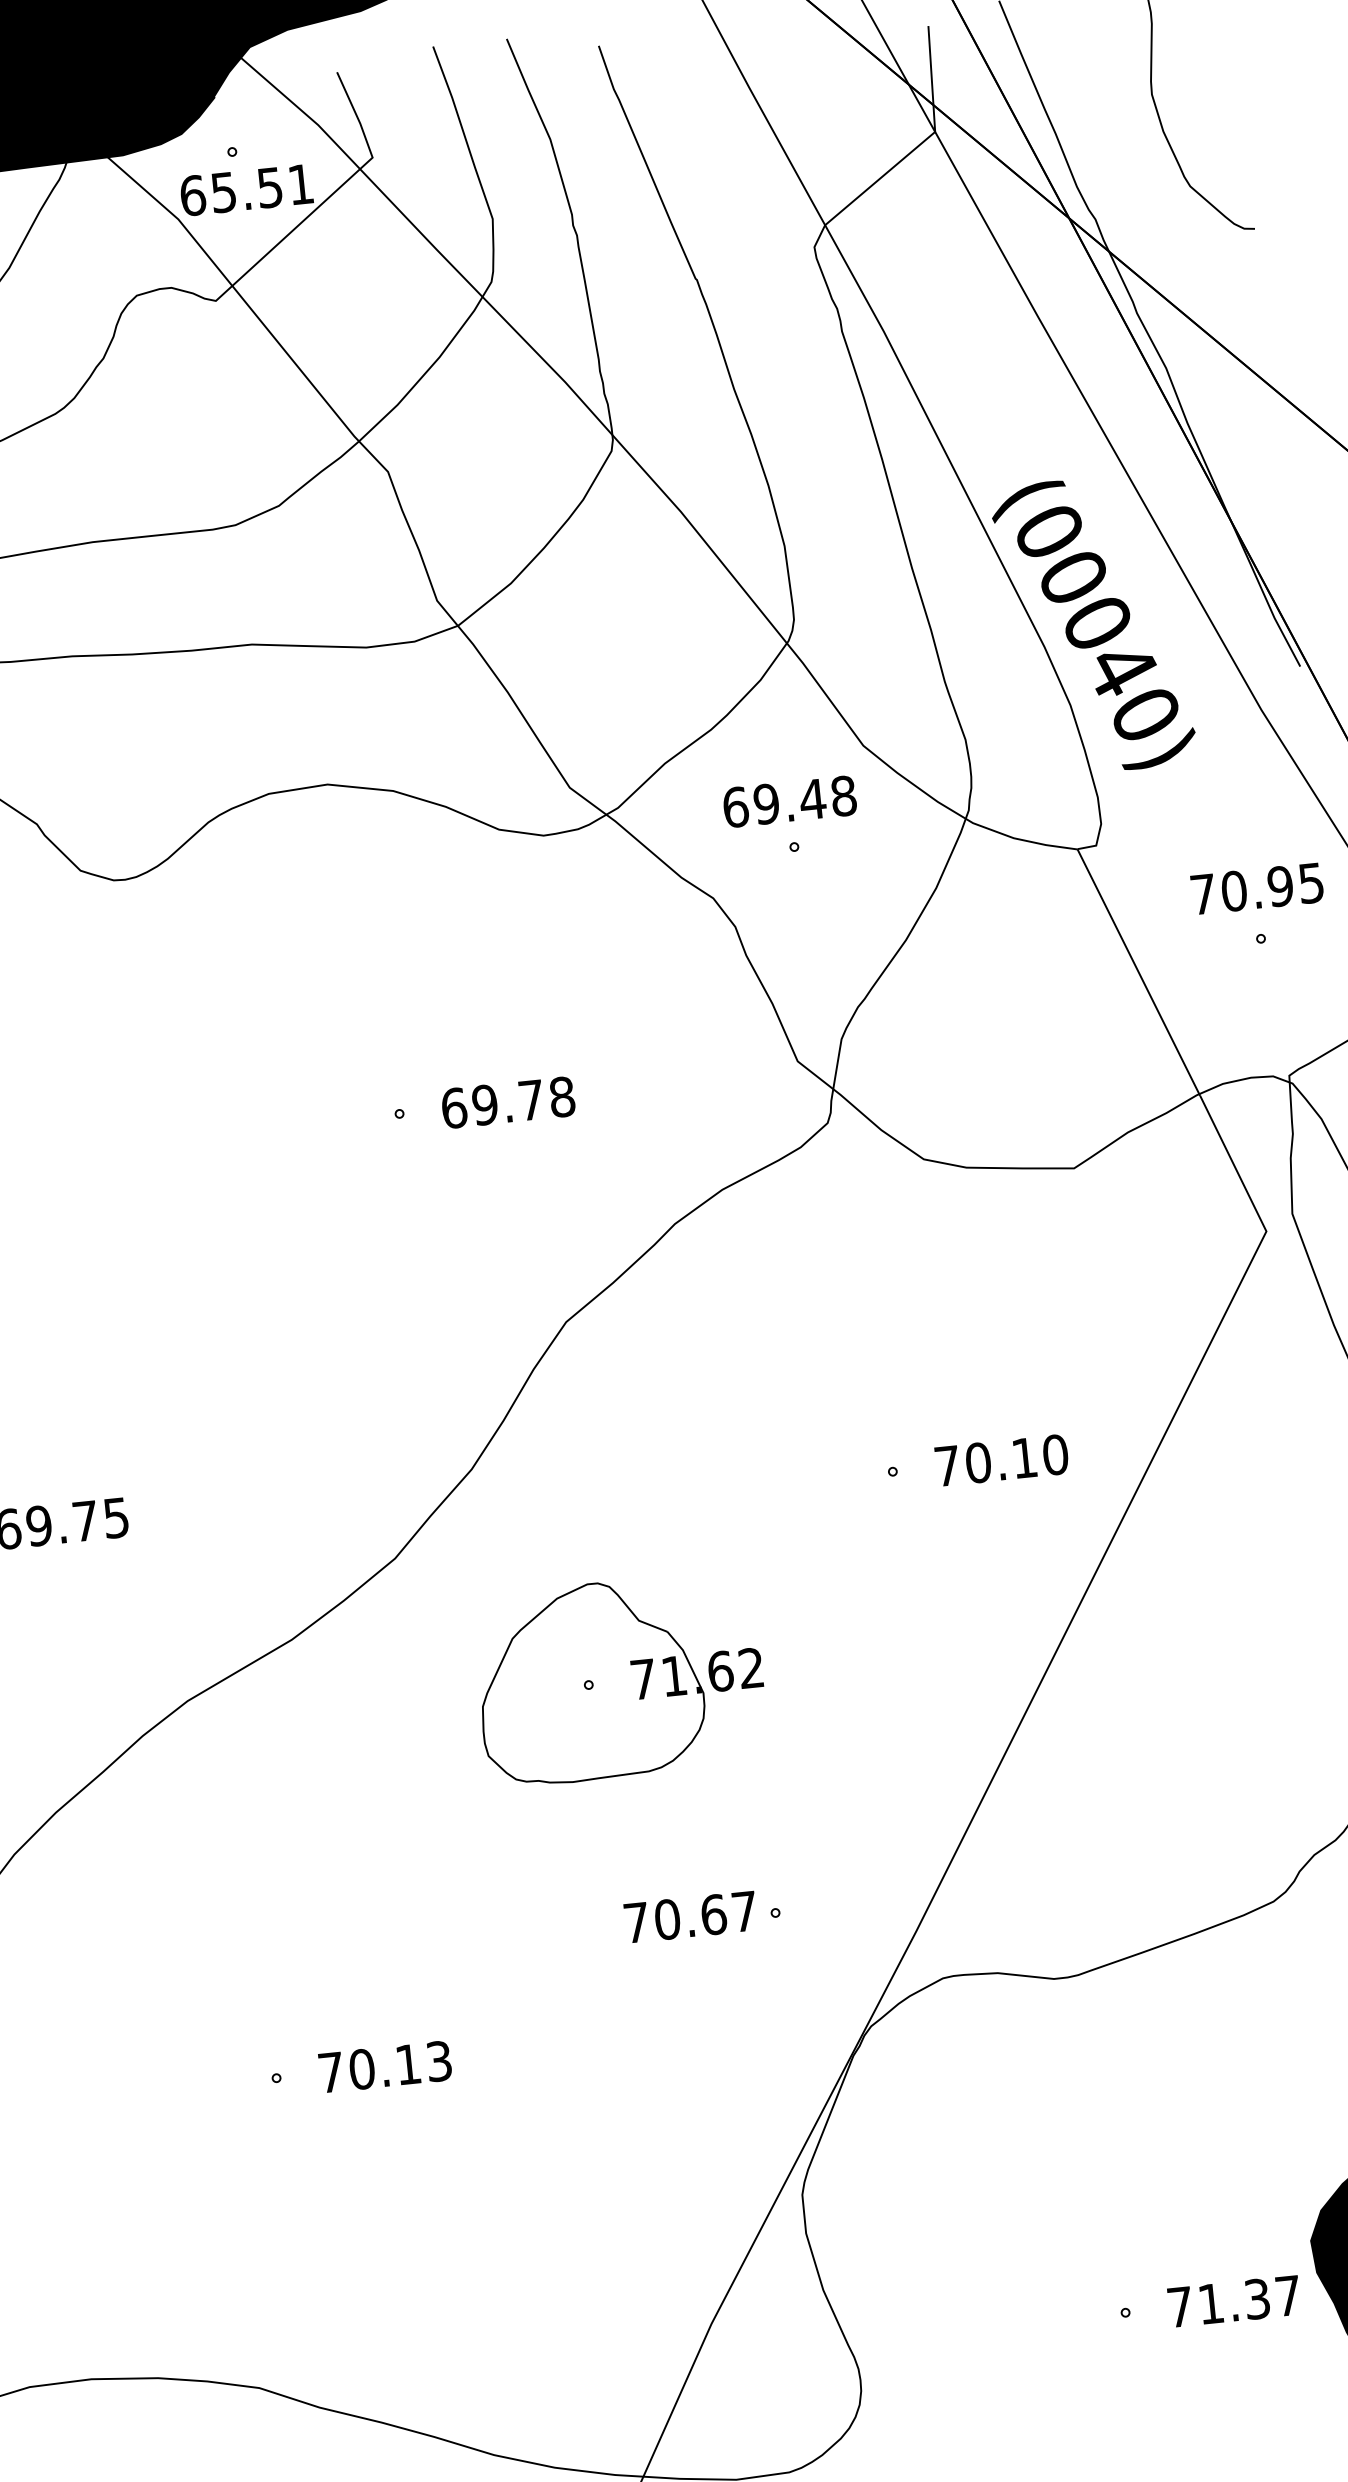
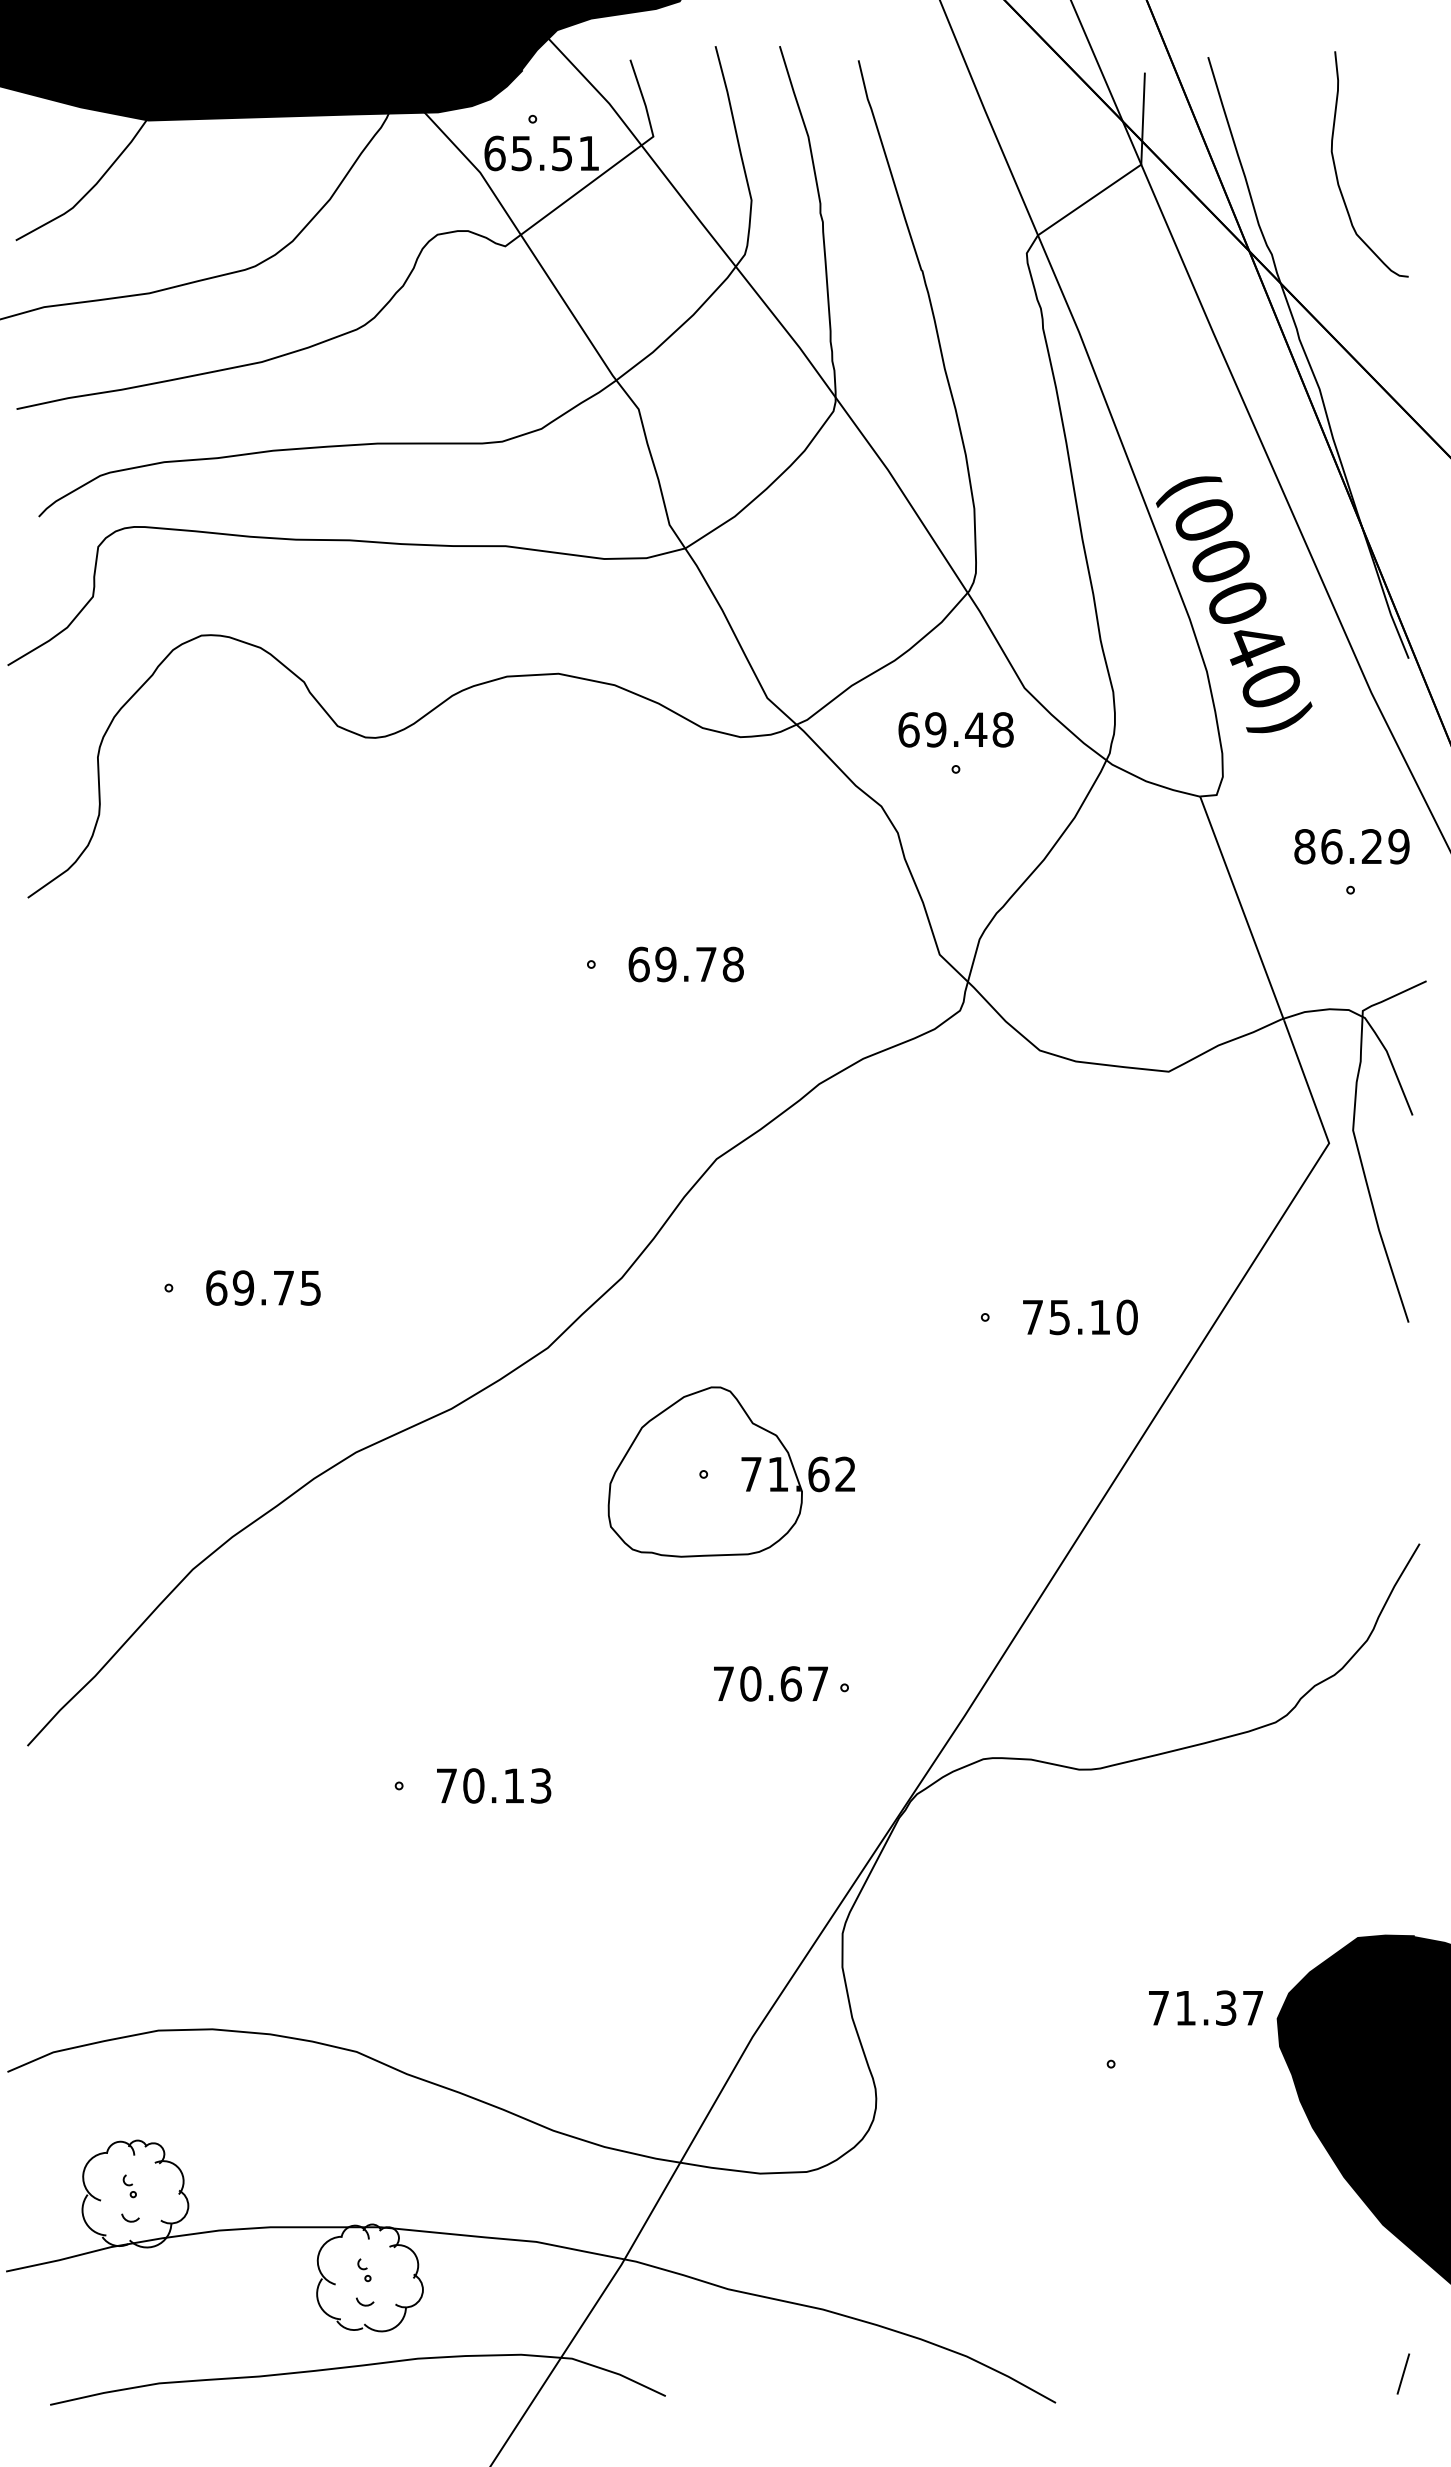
text: (1256, 888) -> (1351, 846), 70.95 -> 86.29
text: (977, 1463) -> (1059, 1317), 70.10 -> 75.10
text: (1233, 2300) -> (1205, 2007), moved

